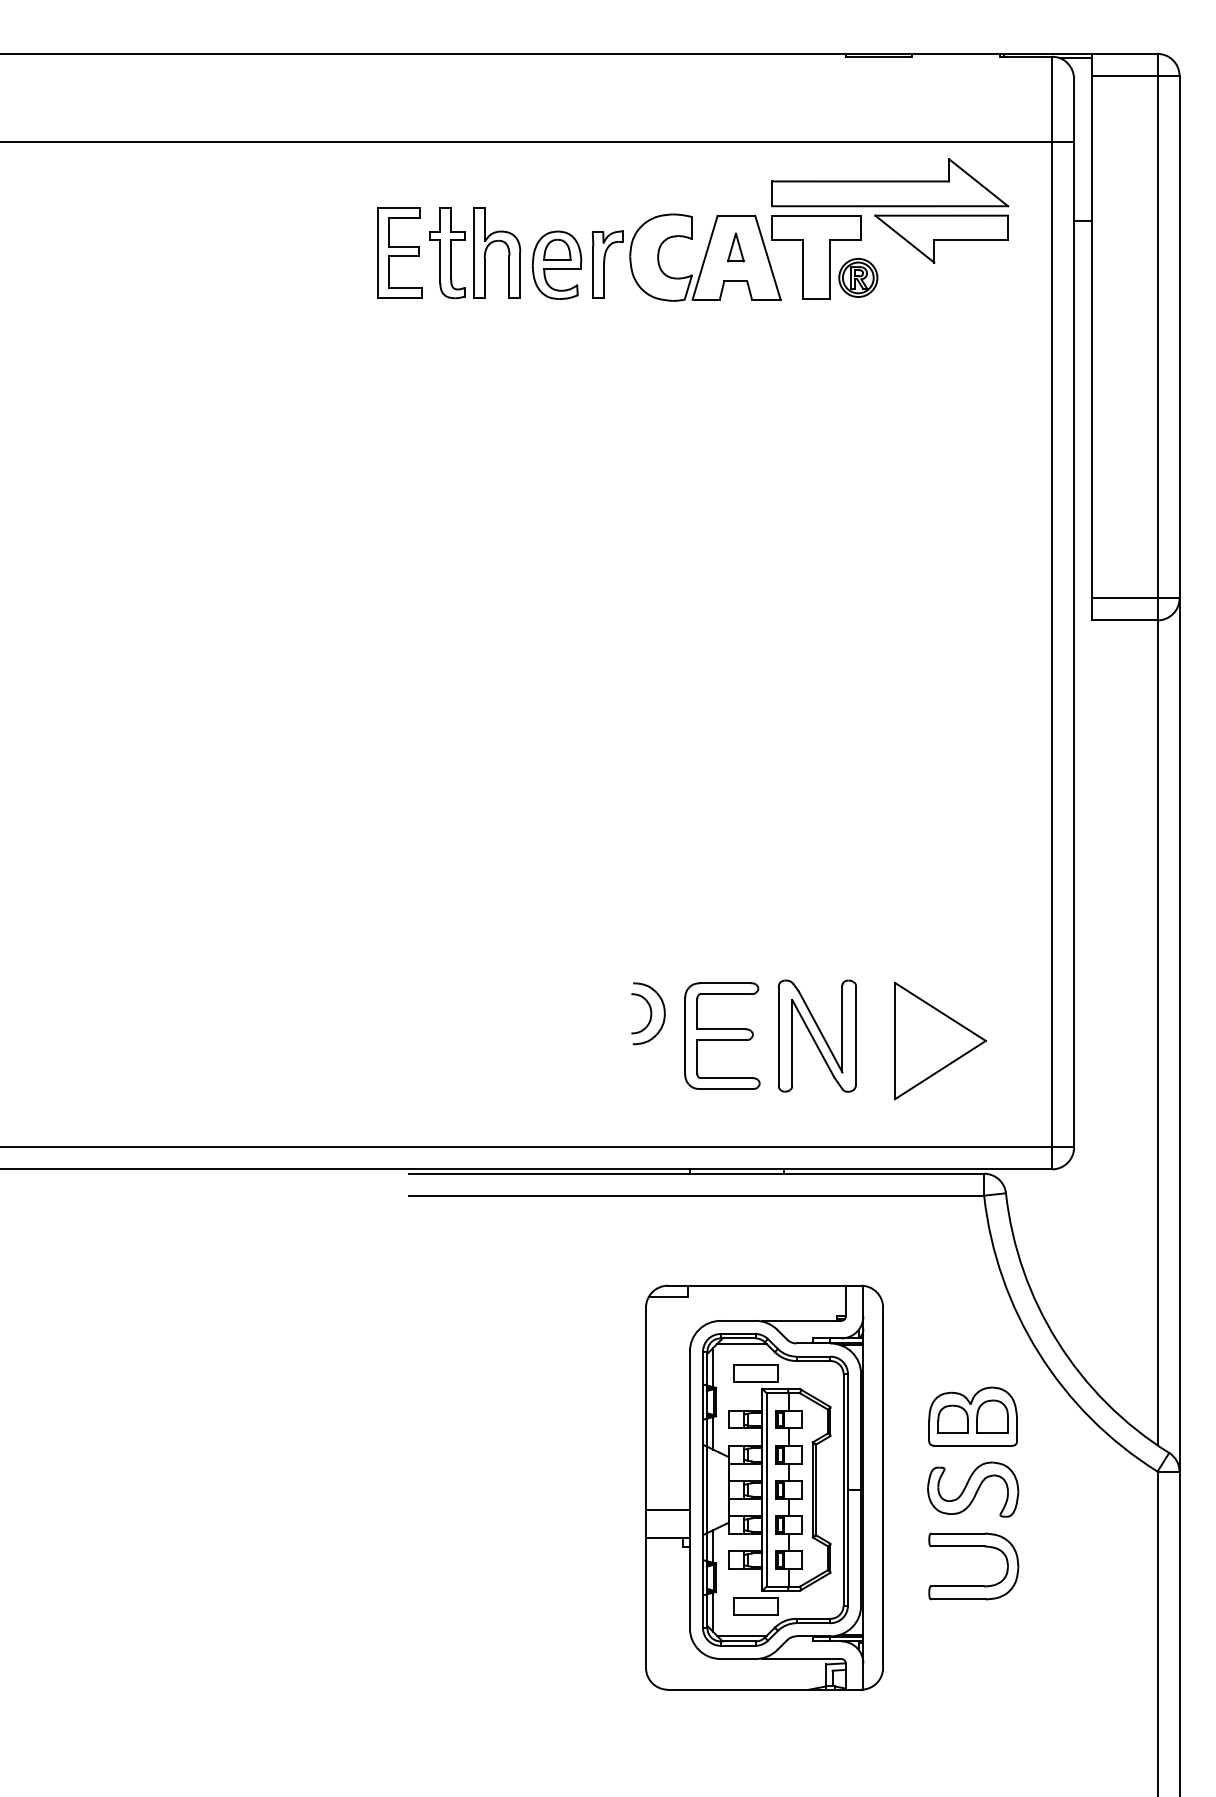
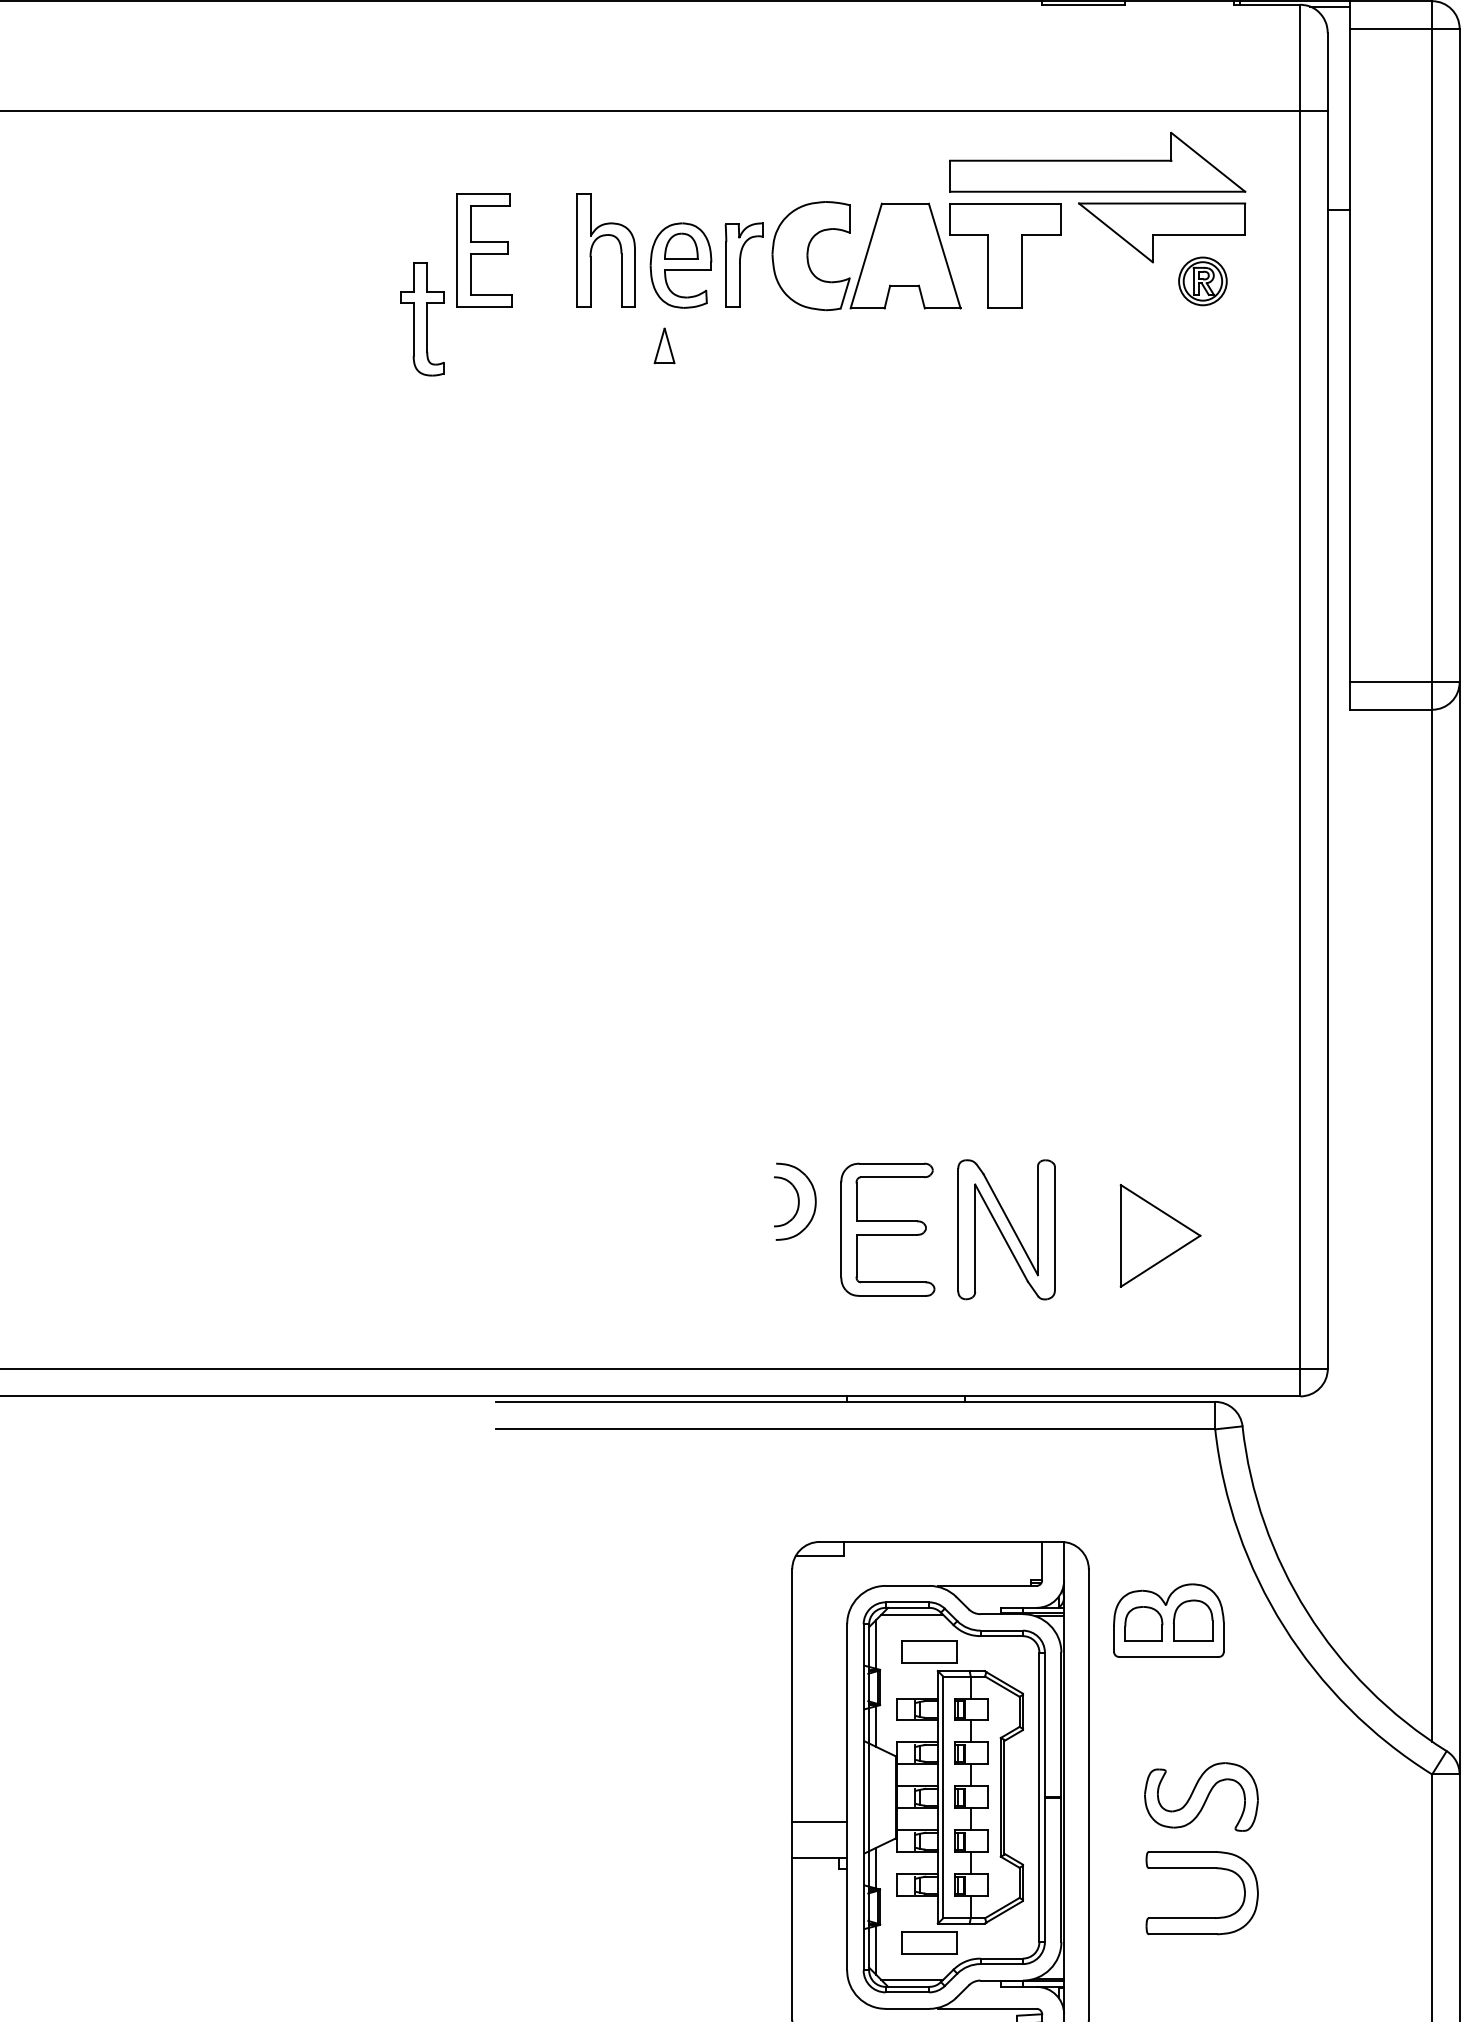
part: (735, 247) -> (664, 345), moved
part: (447, 253) -> (422, 319), moved
part: (858, 277) -> (1203, 280), moved
part: (940, 1040) -> (1160, 1235), size x0.7
part: (972, 1416) -> (1168, 1620), moved

